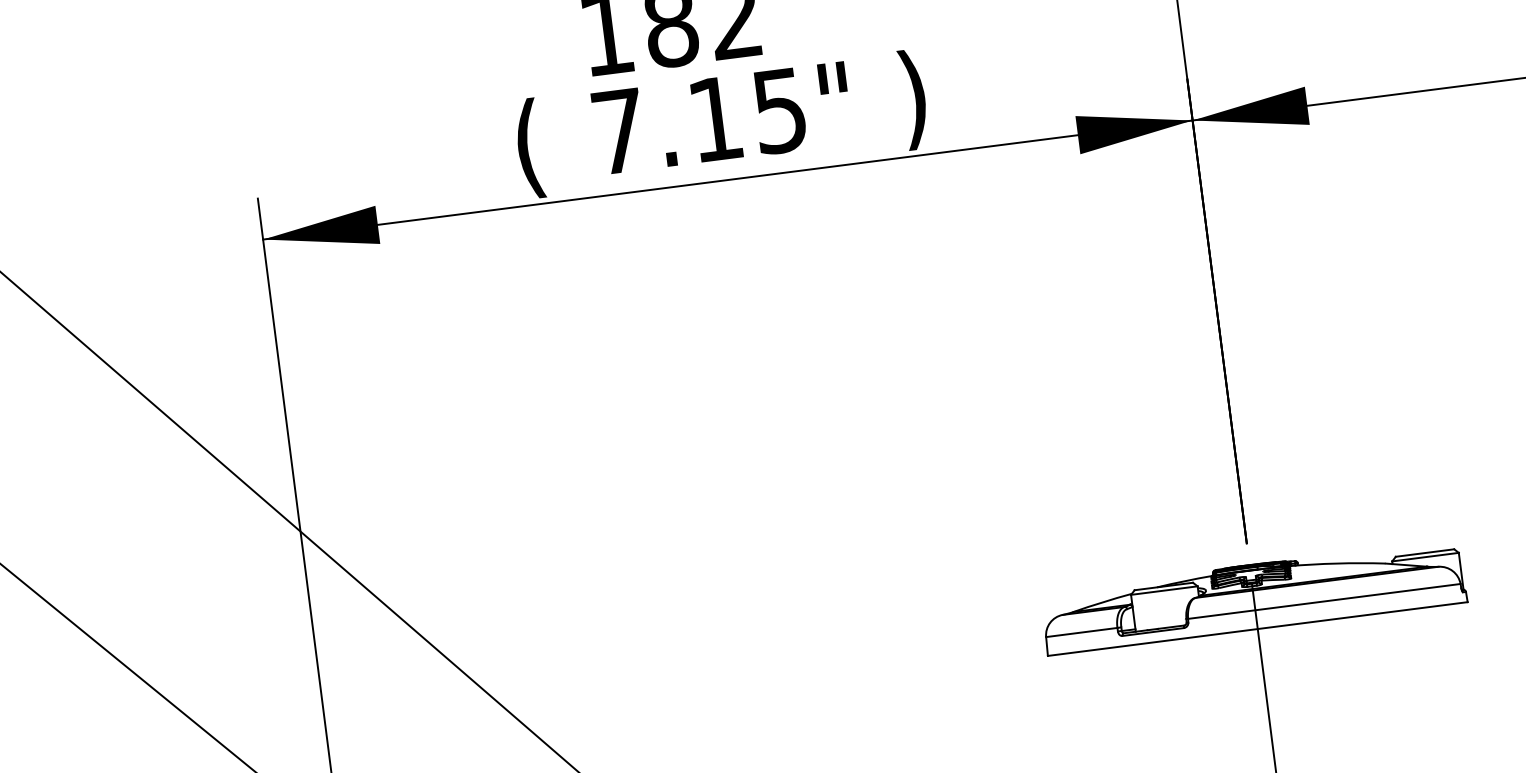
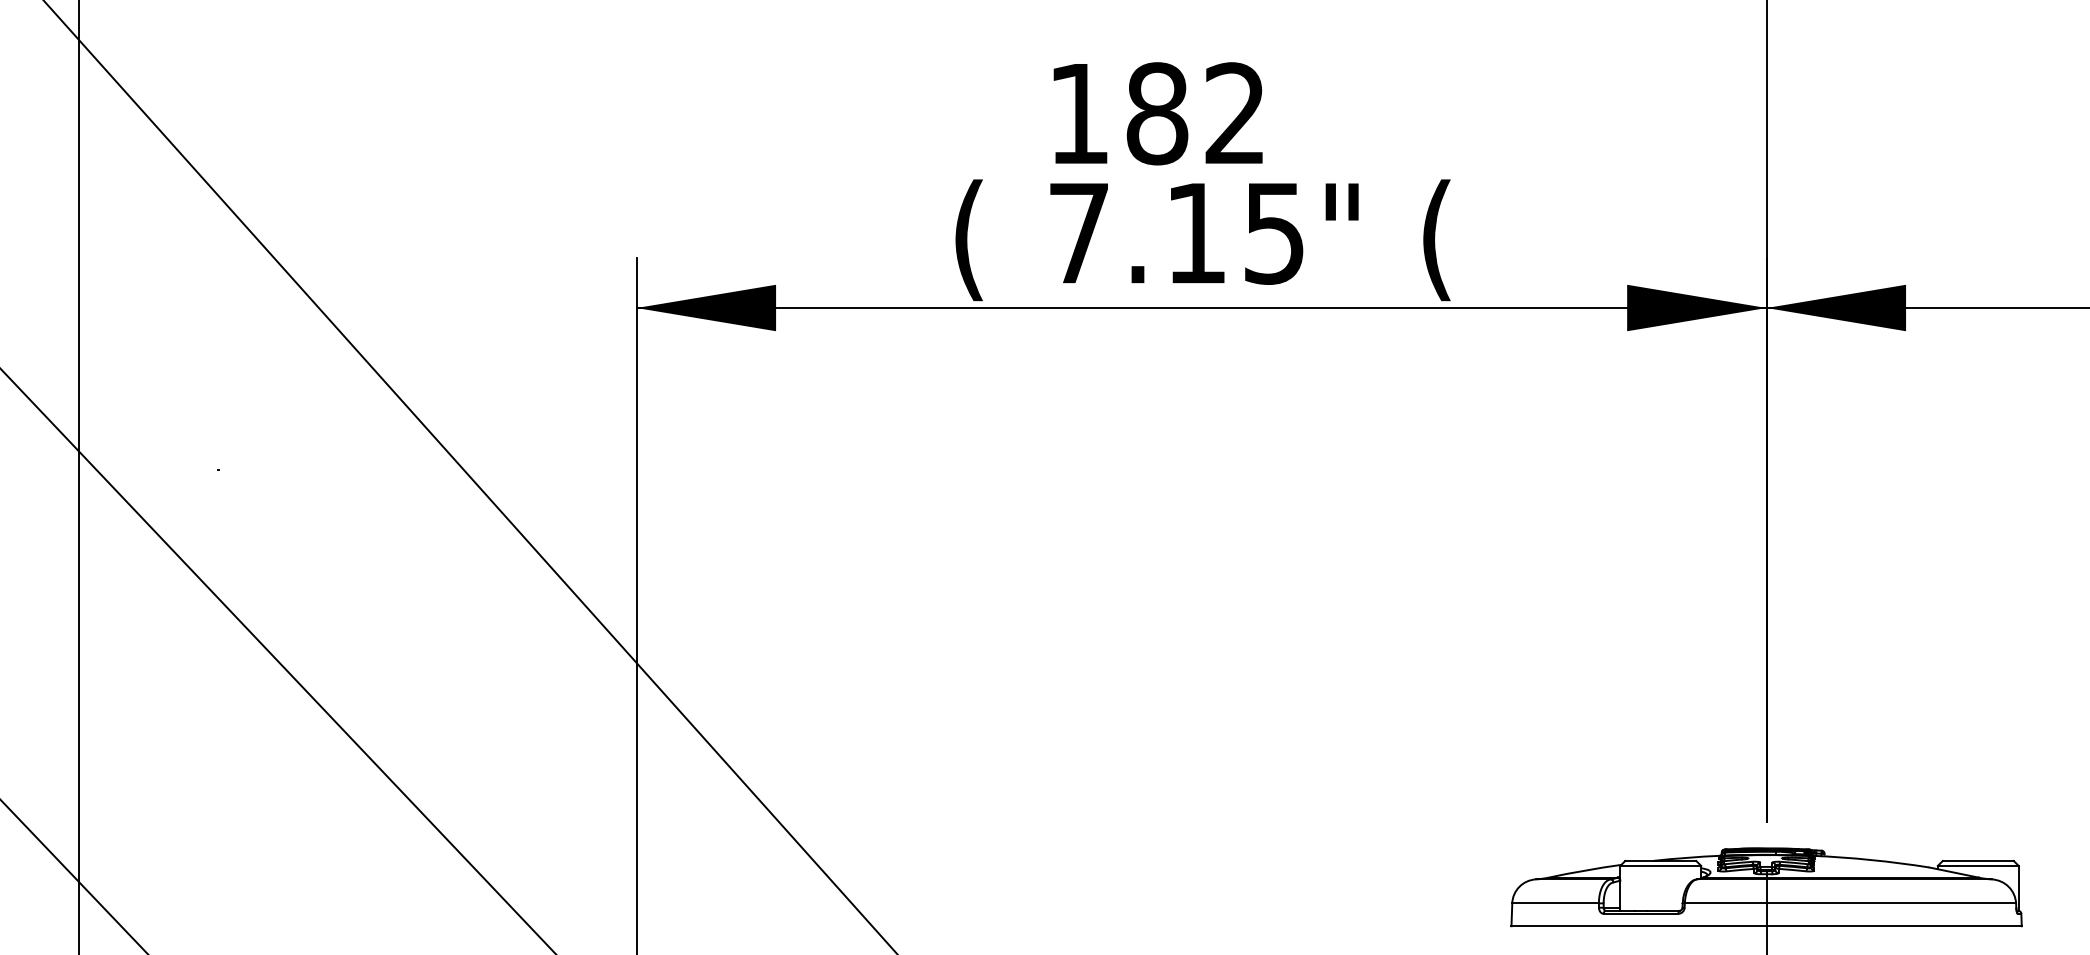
text: (913, 99) -> (1436, 240), ) -> (

